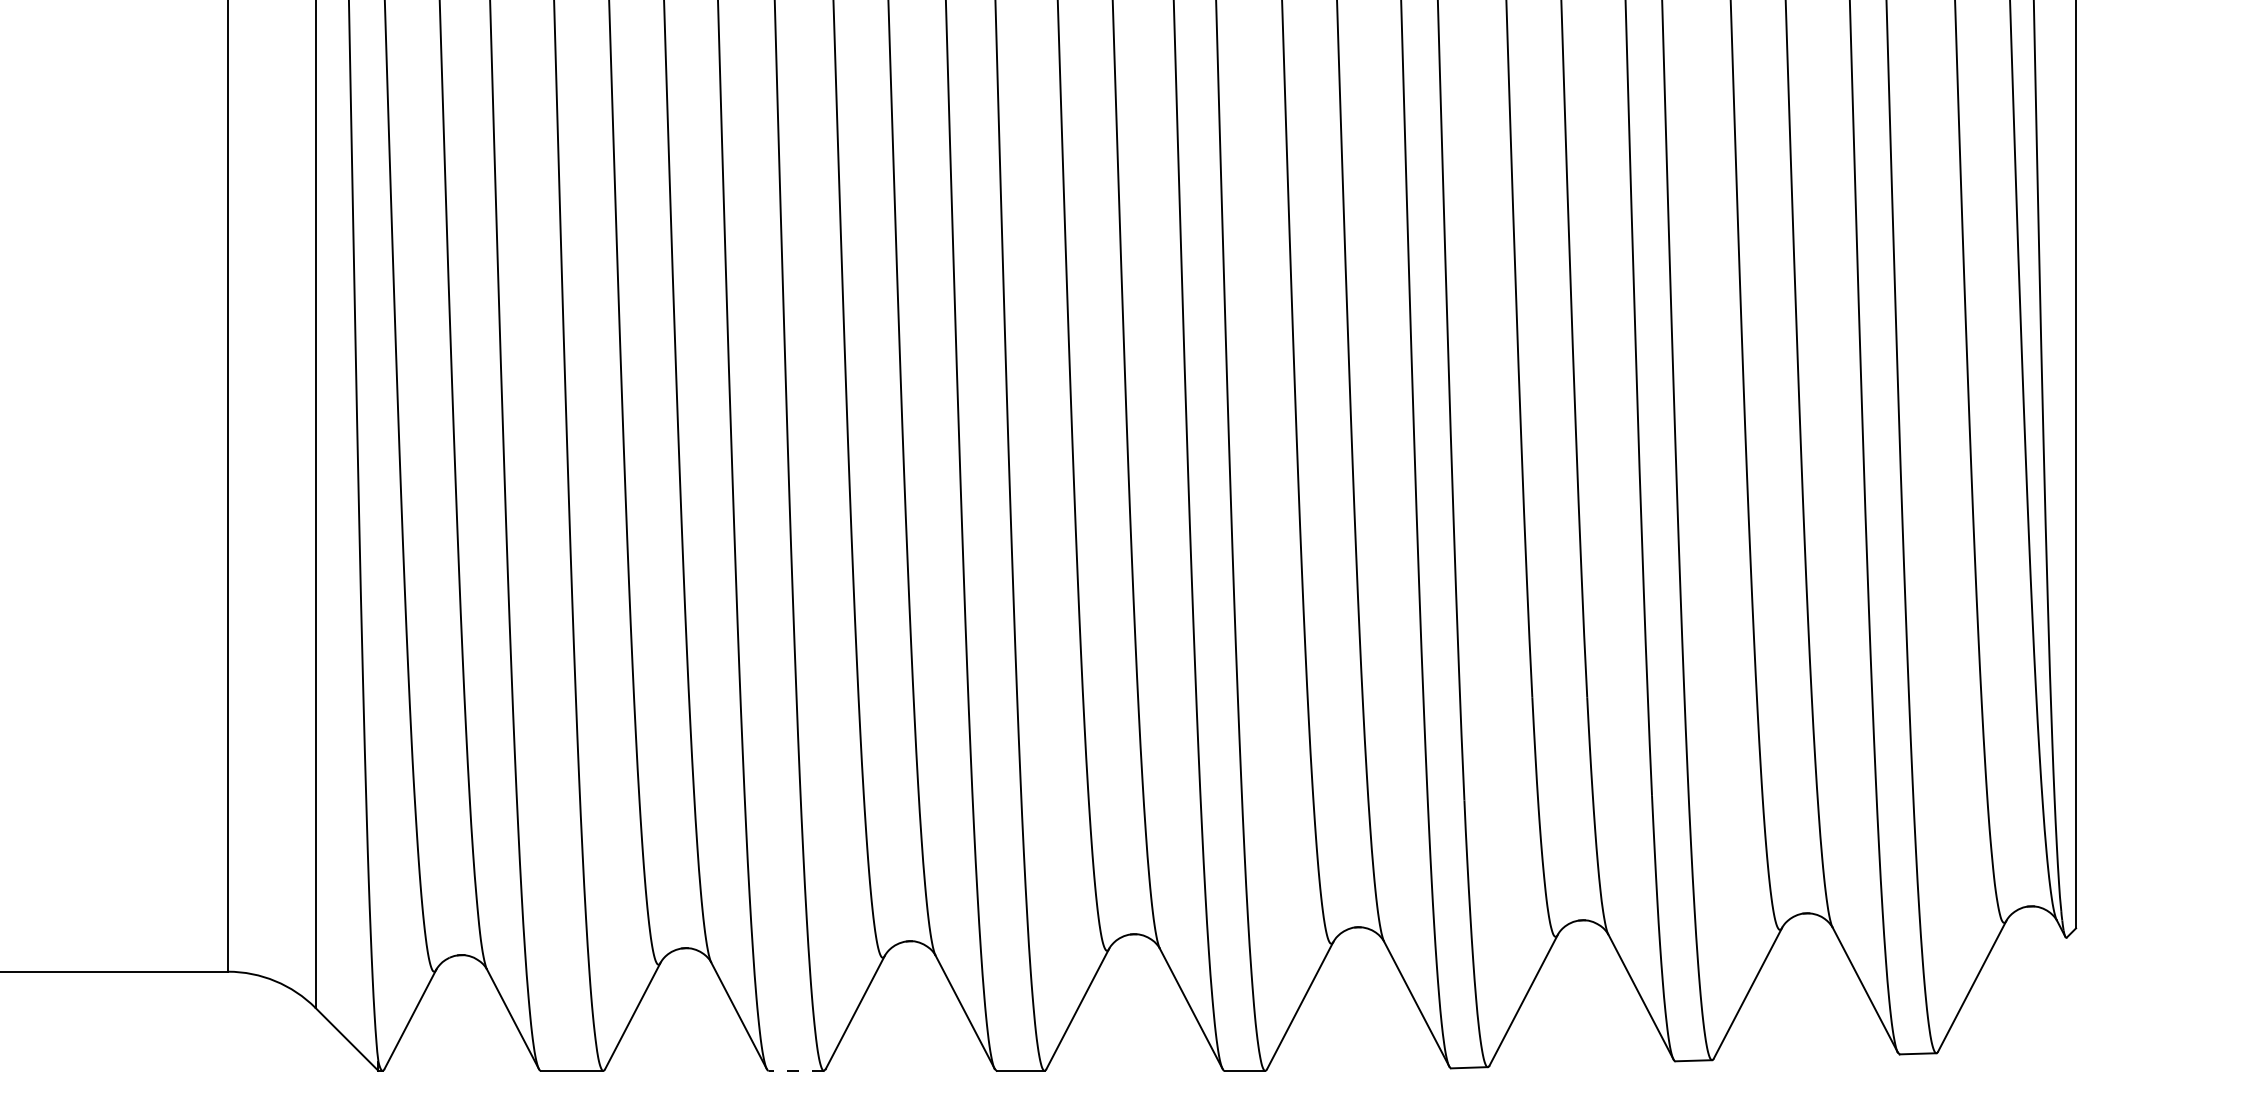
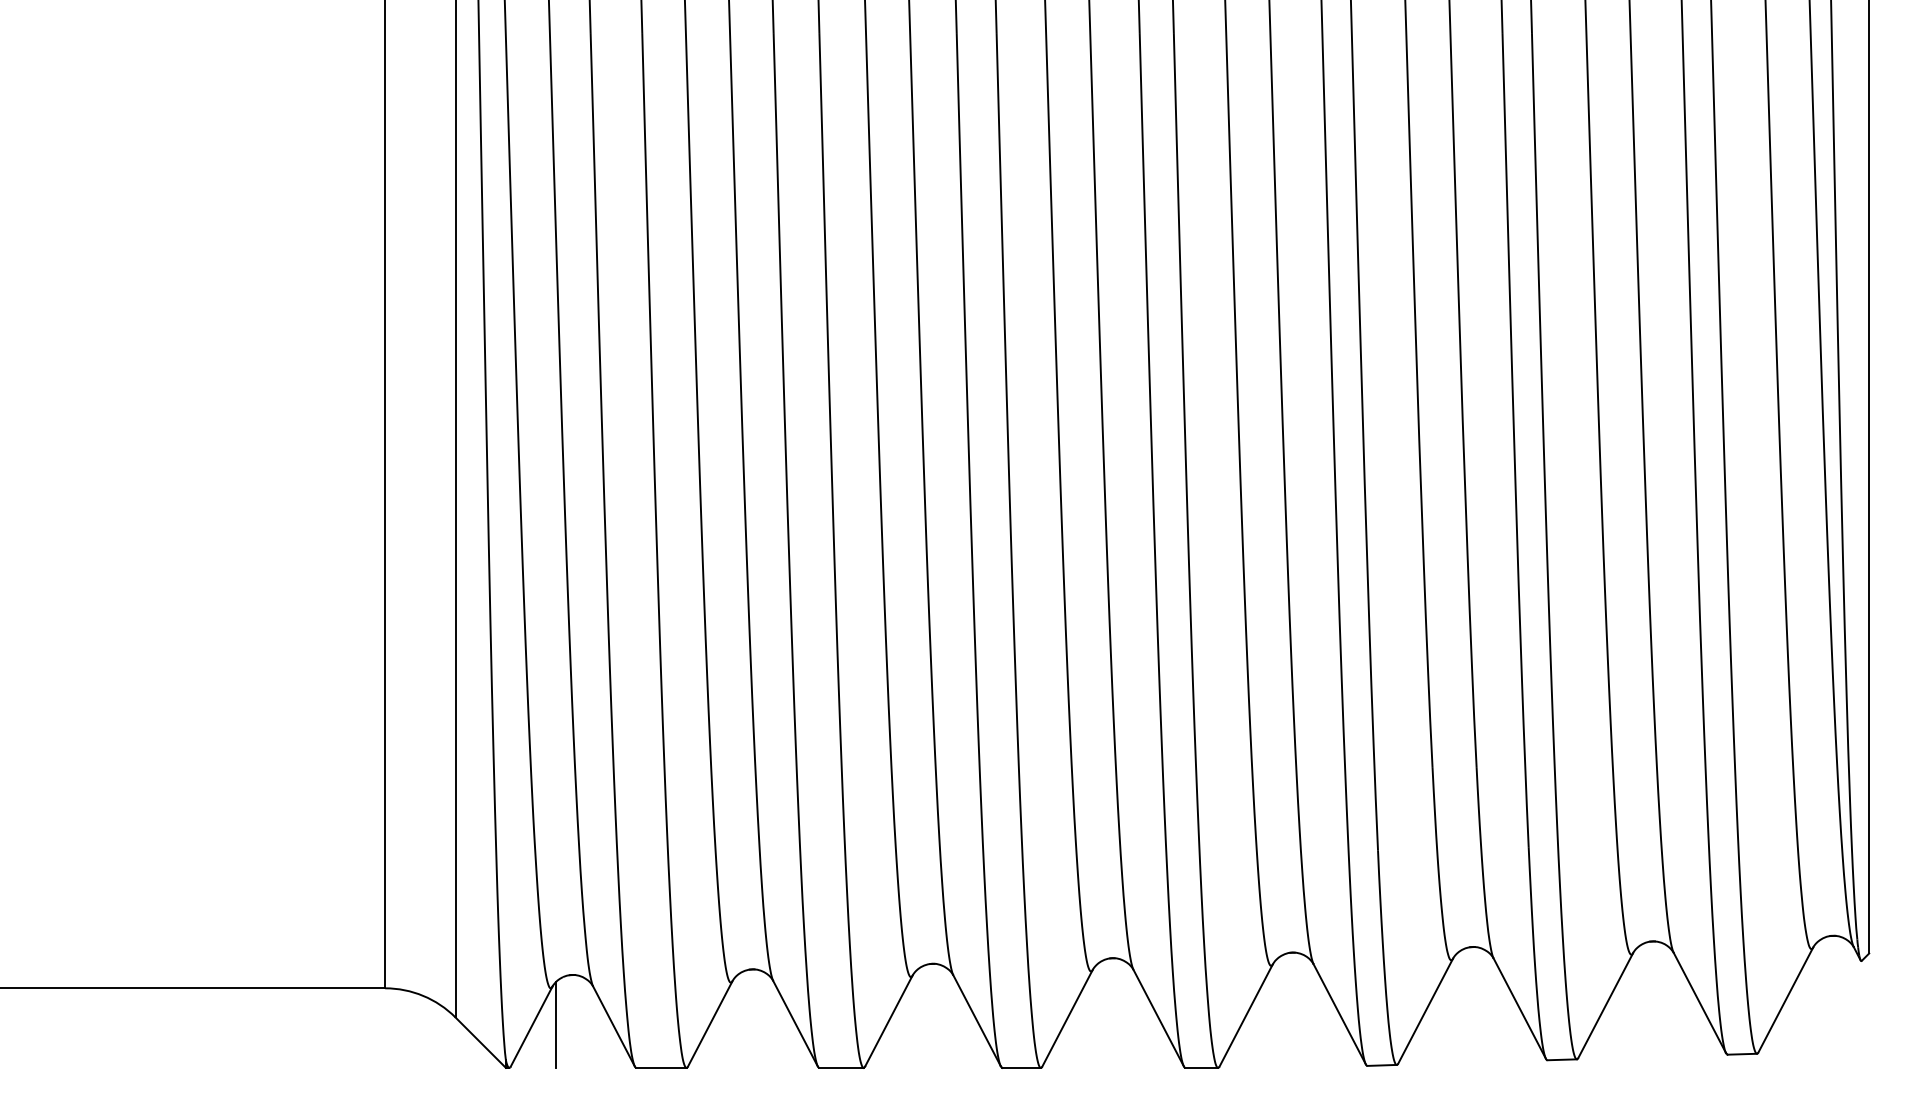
line: (440, 1016) -> (555, 1024), added
line: (796, 1070) -> (841, 1067), dashed -> solid

